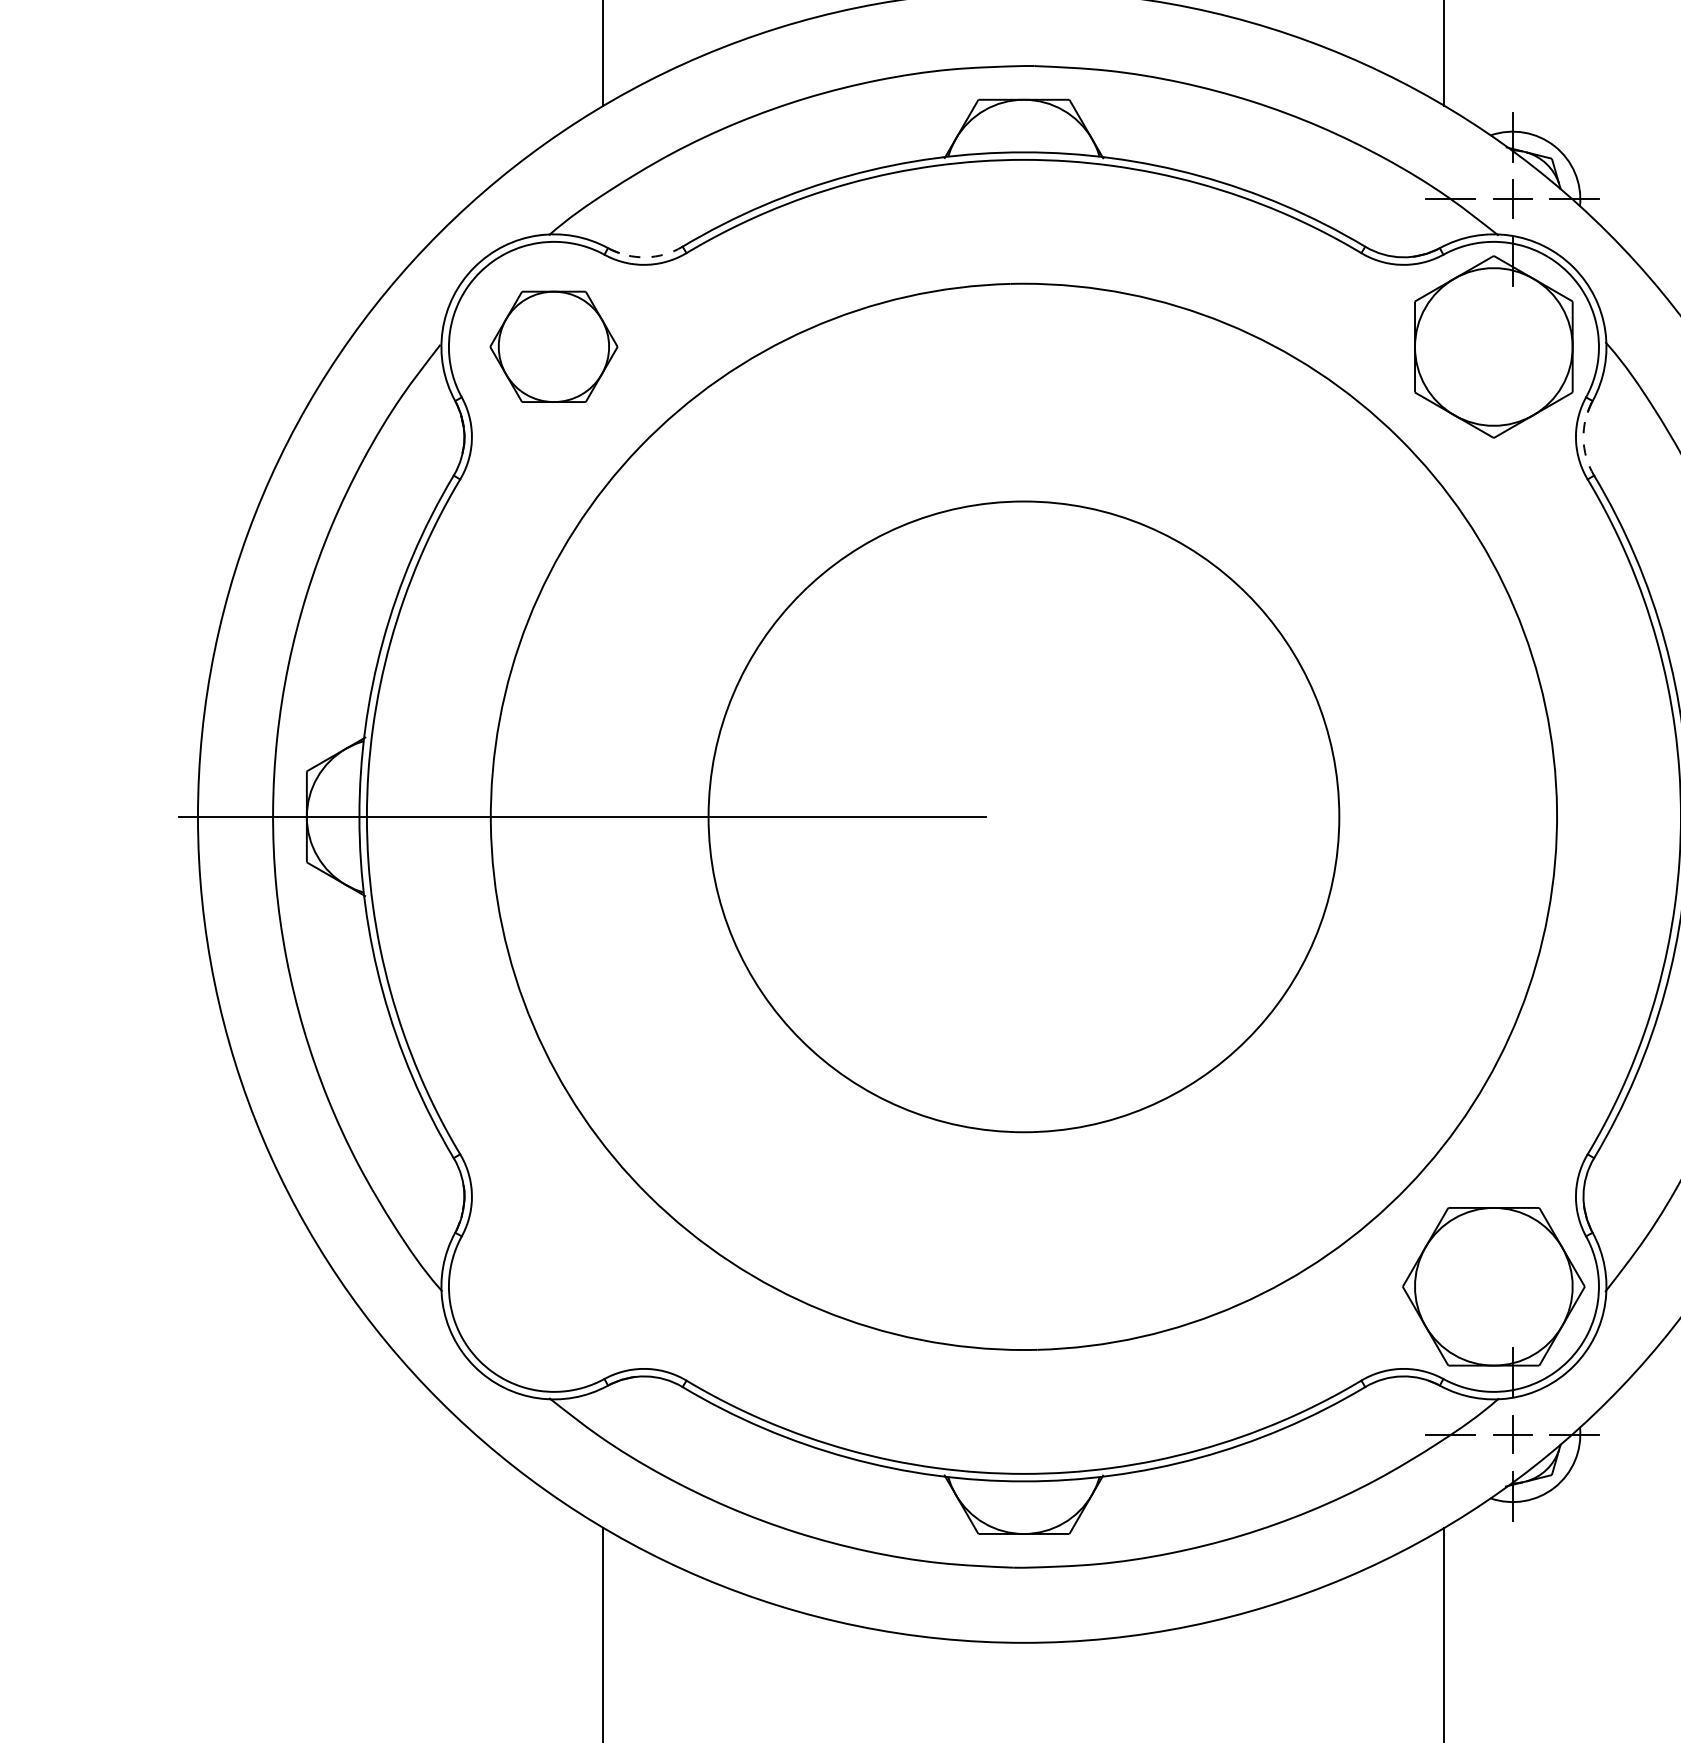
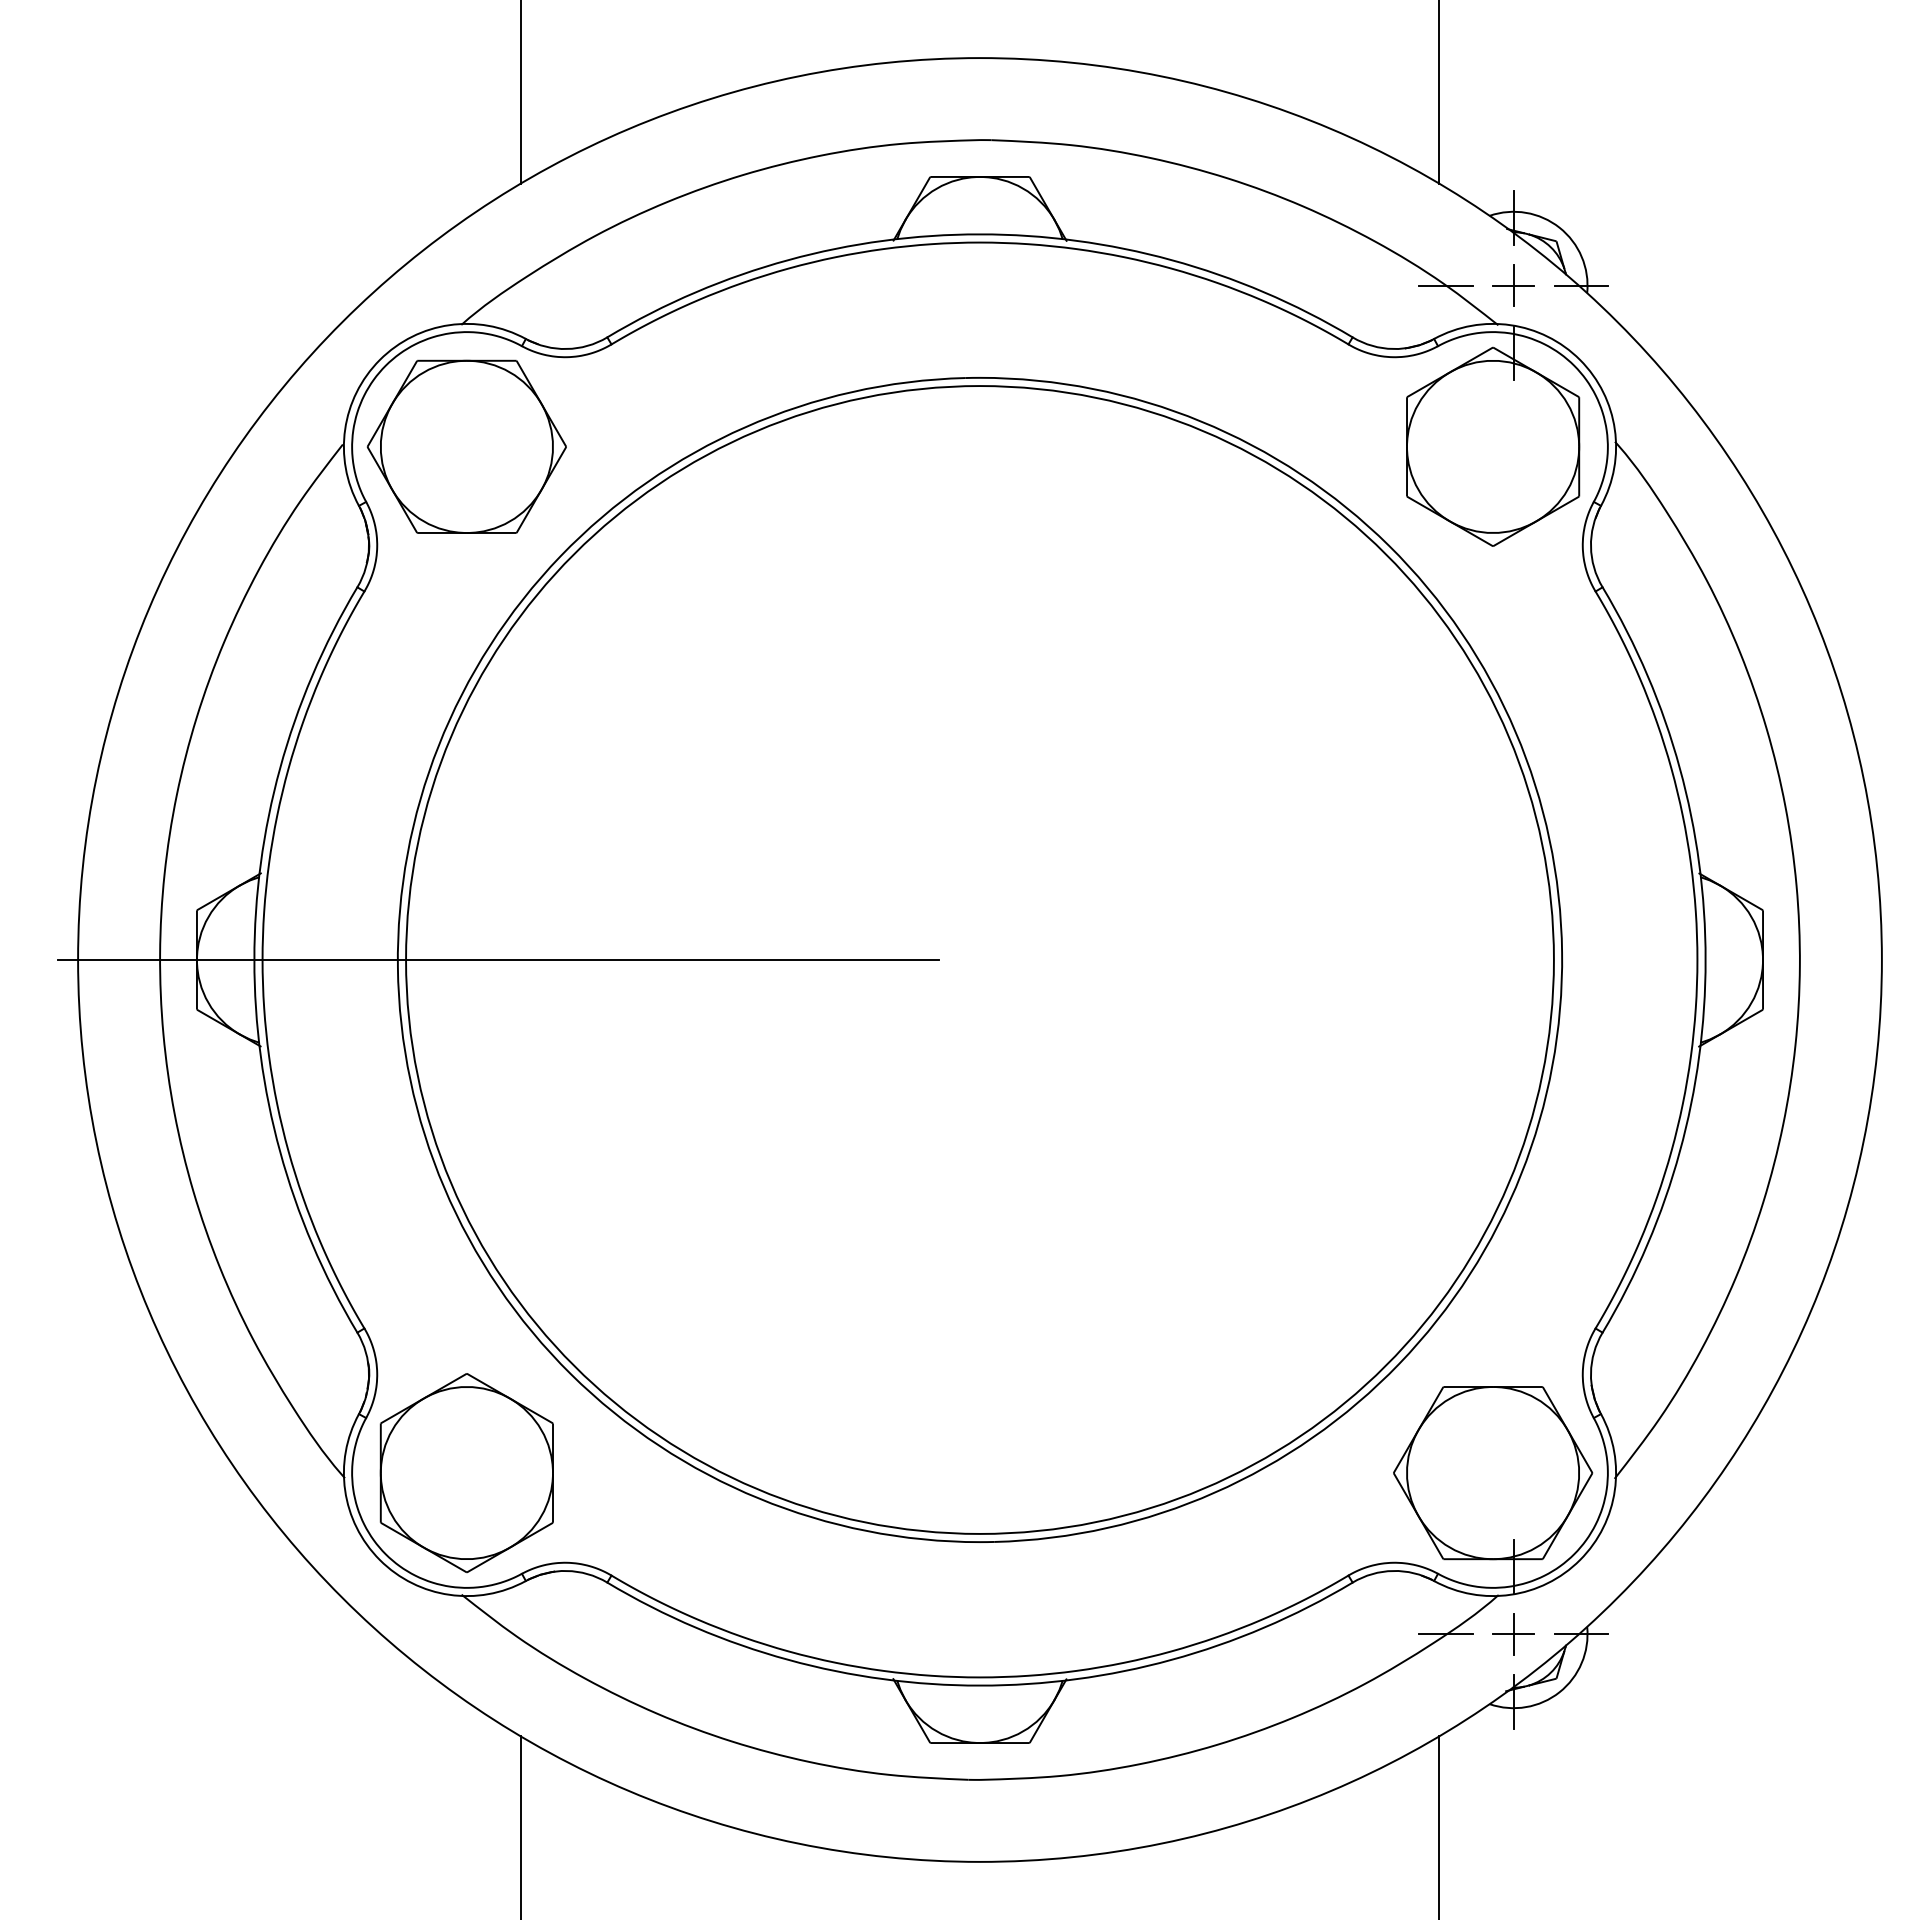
arc: (645, 257) -> (566, 349), dashed -> solid
part: (553, 346) -> (466, 446), size x1.43
arc: (1583, 438) -> (1590, 546), dashed -> solid
circle: (1023, 816) -> (979, 959), size x1.67
part: (553, 1287) -> (466, 1473), added

